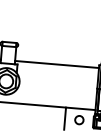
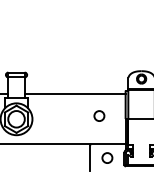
circle: (75, 84) -> (99, 115), added

